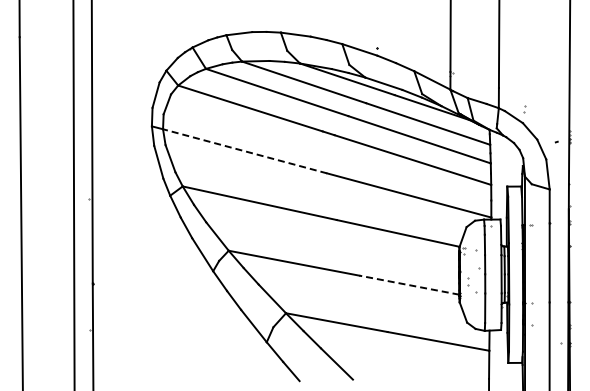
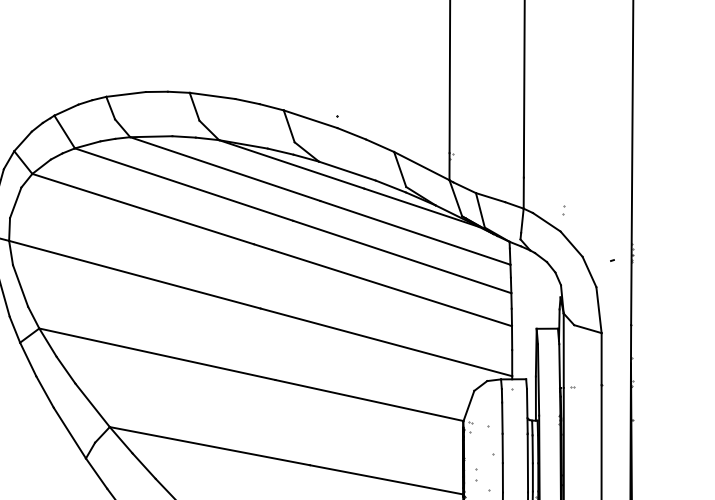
line: (245, 151) -> (135, 274), dashed -> solid
line: (409, 285) -> (386, 480), dashed -> solid

